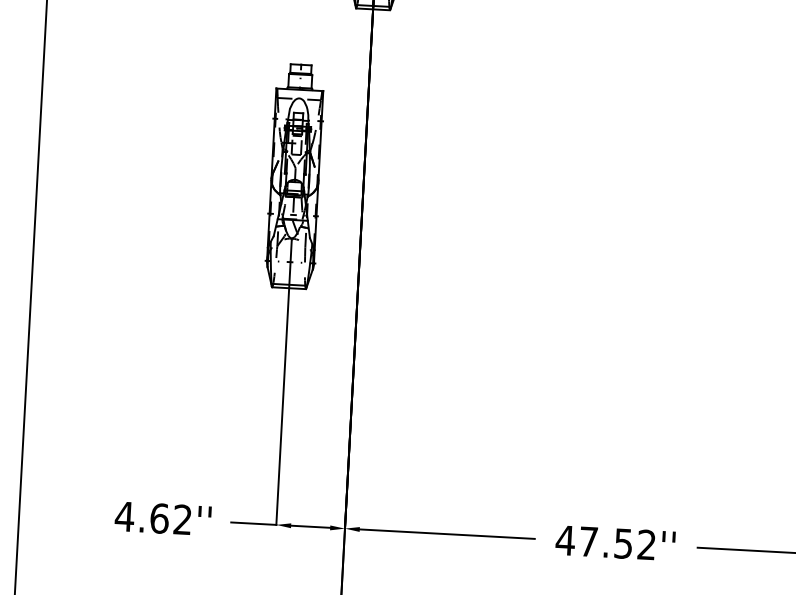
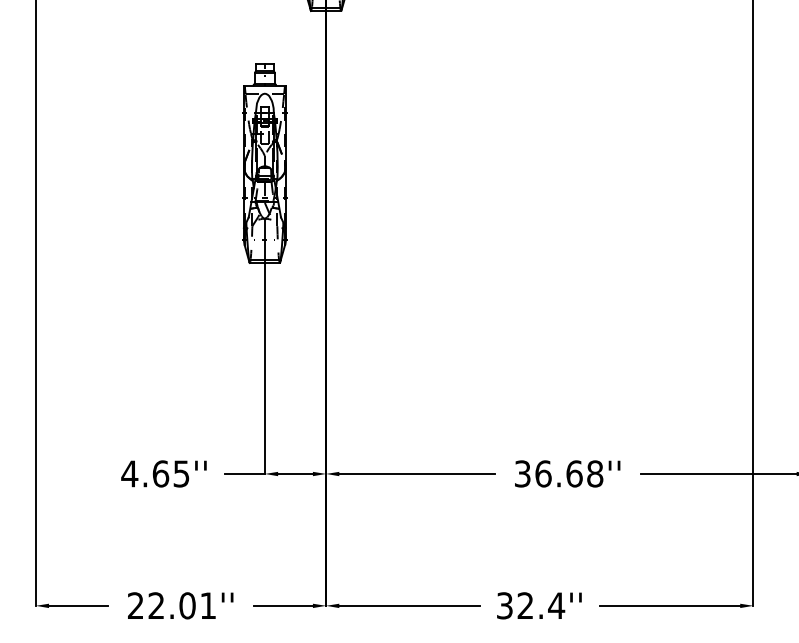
text: (182, 519) -> (181, 473), 4.62'' -> 4.65''
text: (605, 542) -> (558, 473), 47.52'' -> 36.68''

